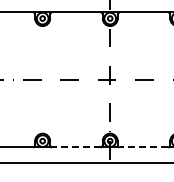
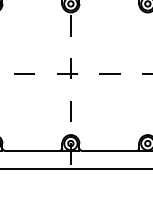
line: (75, 147) -> (31, 150), dashed -> solid
line: (143, 147) -> (108, 150), dashed -> solid

